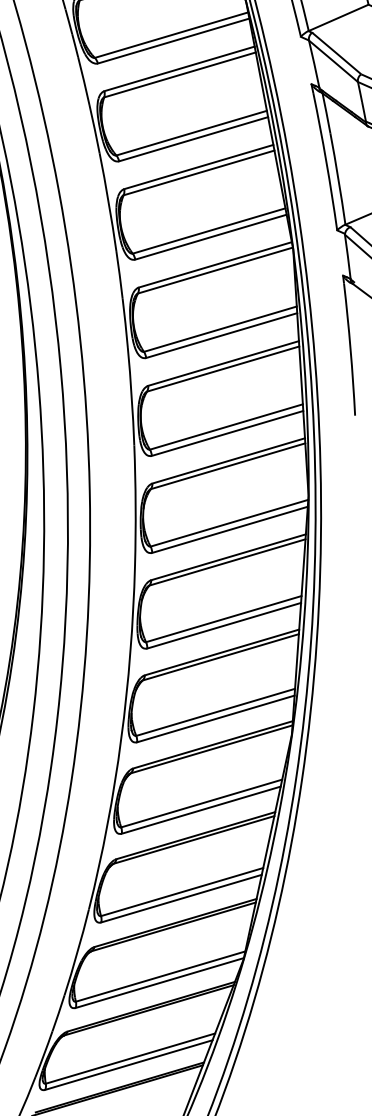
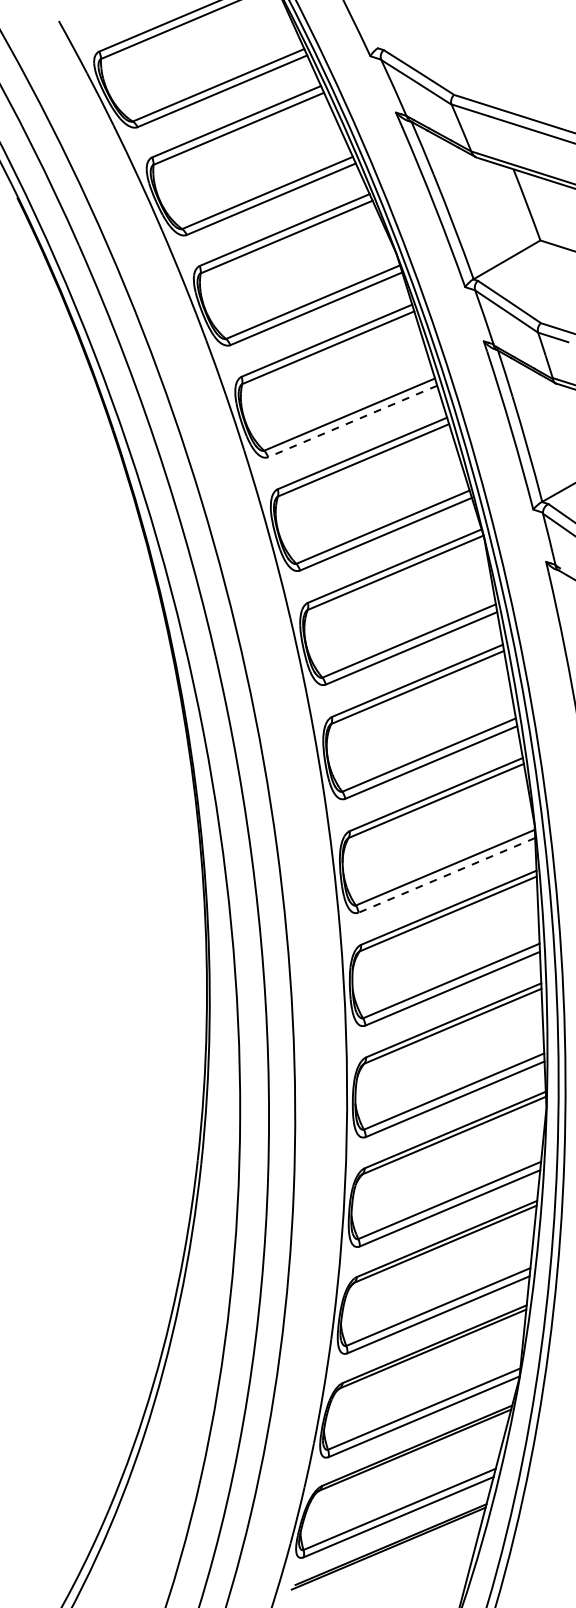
line: (193, 139) -> (352, 421), solid -> dashed
line: (229, 529) -> (446, 875), solid -> dashed

